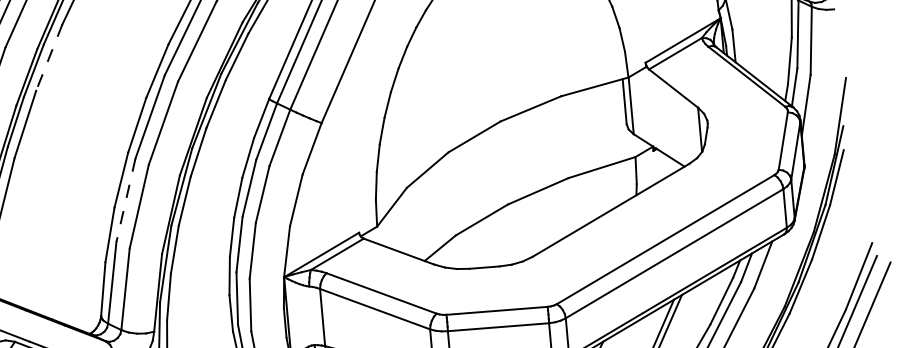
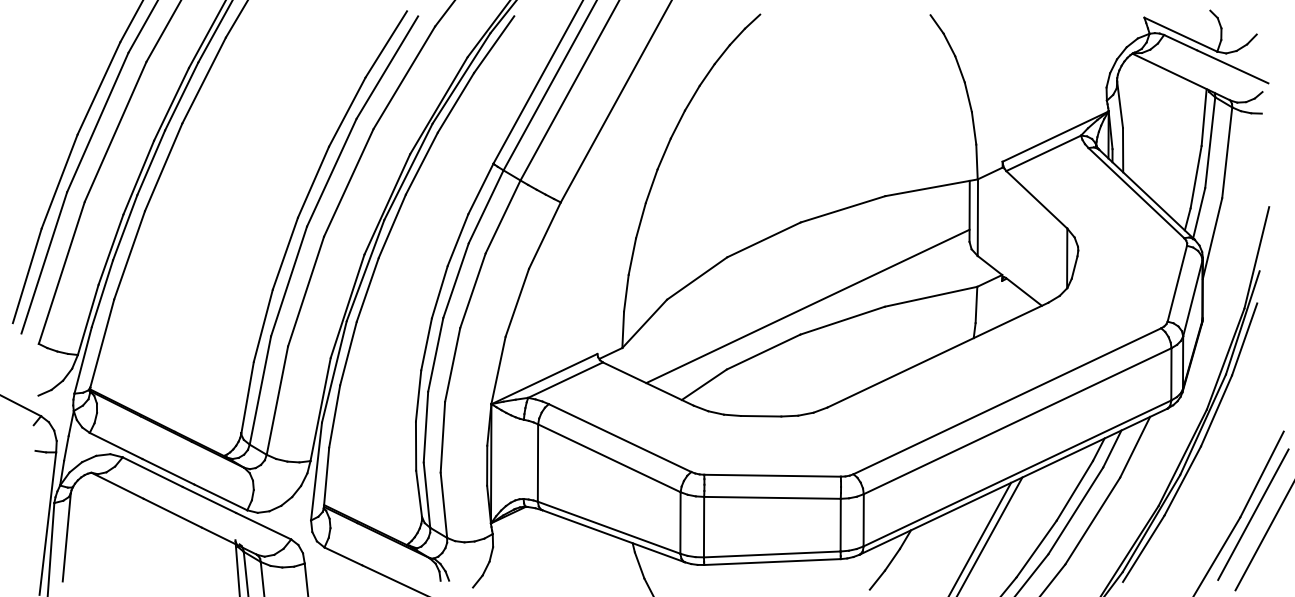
line: (48, 58) -> (203, 81), dashed -> solid
line: (511, 183) -> (807, 306), added
line: (126, 200) -> (289, 281), dashed -> solid

